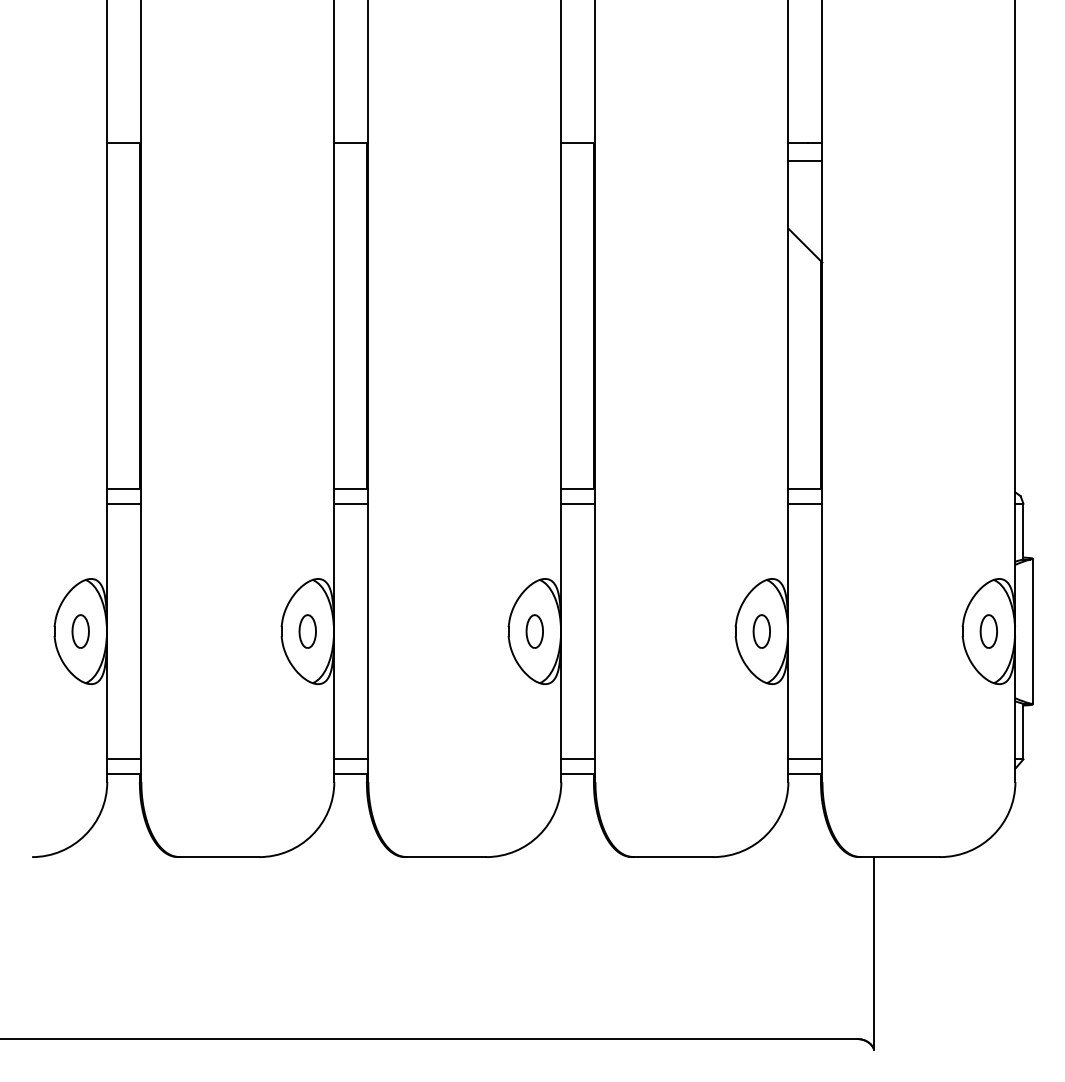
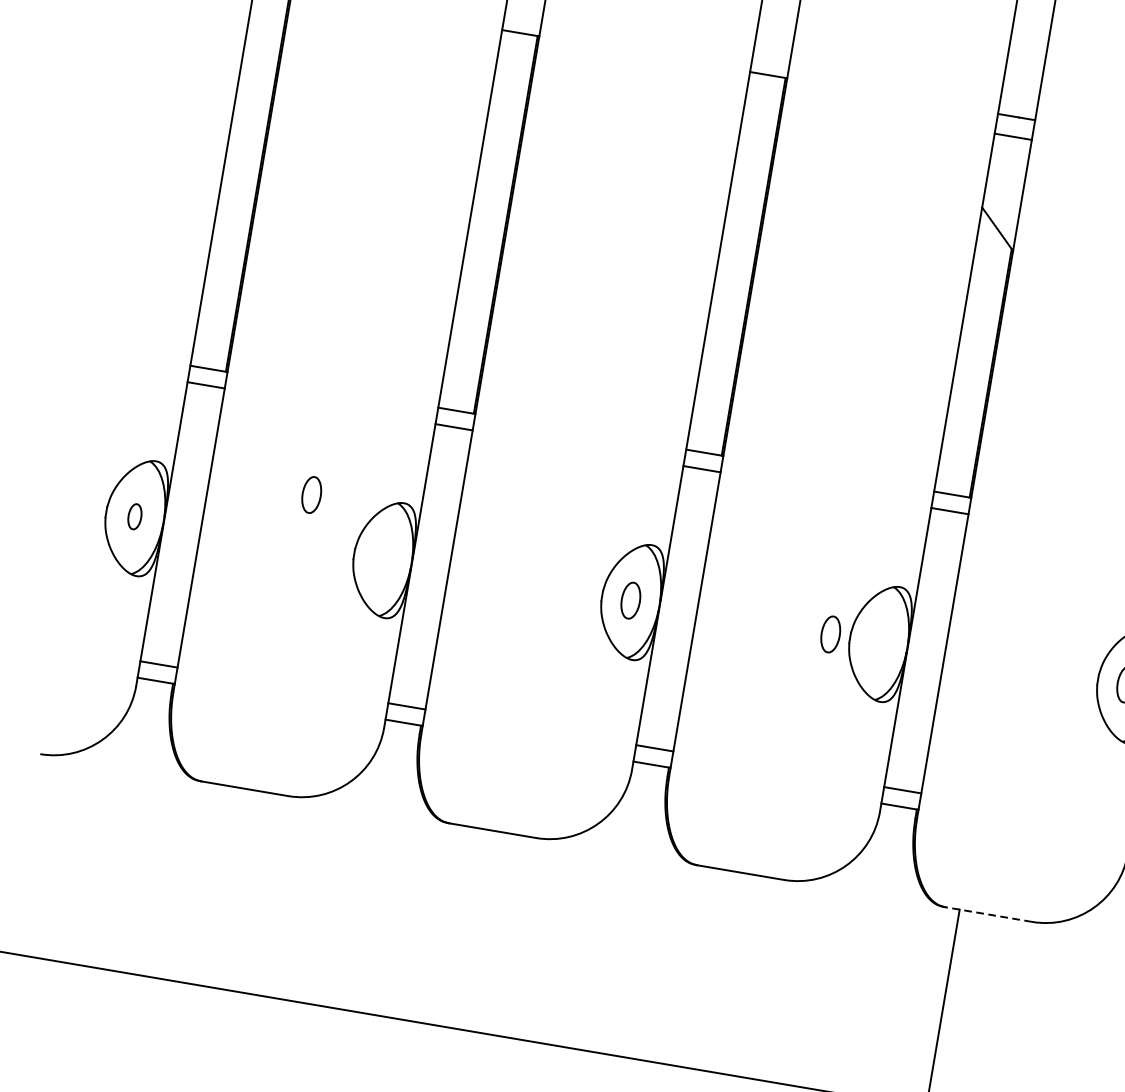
part: (80, 631) -> (134, 516), size x0.7
part: (307, 631) -> (311, 494), moved
part: (761, 631) -> (830, 634), moved
line: (900, 857) -> (988, 914), solid -> dashed

